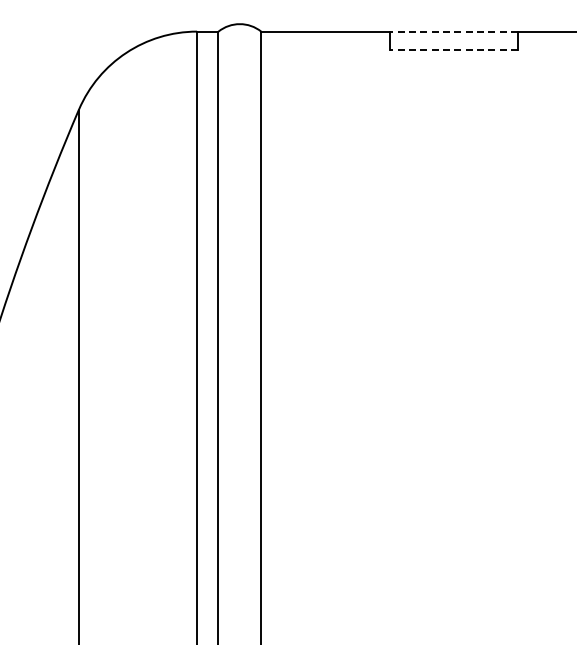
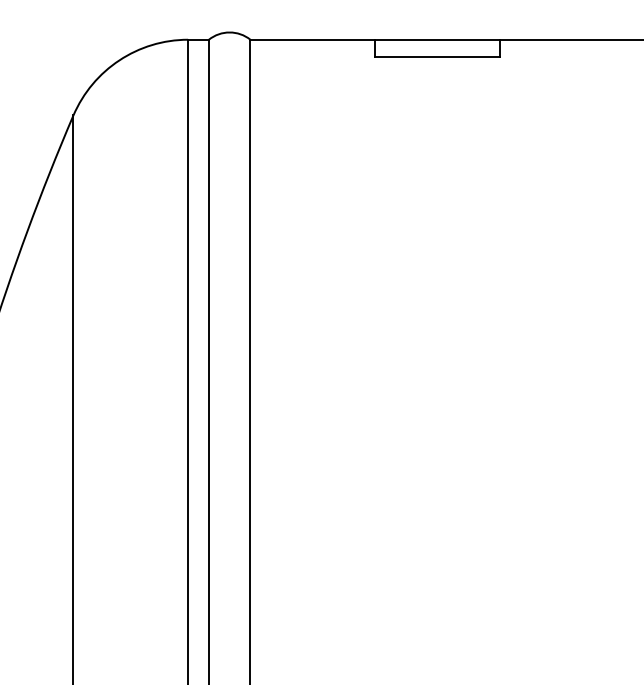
line: (452, 31) -> (436, 39), dashed -> solid
line: (452, 49) -> (436, 57), dashed -> solid

